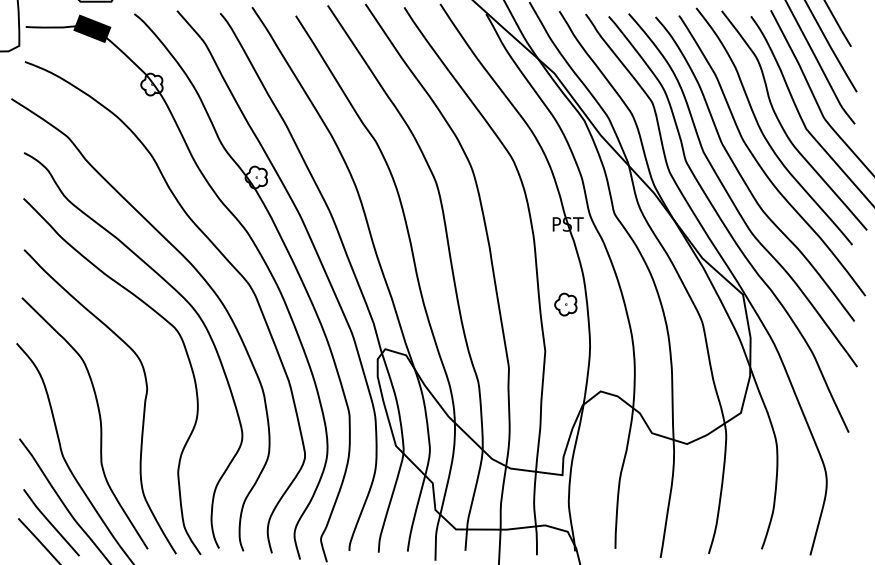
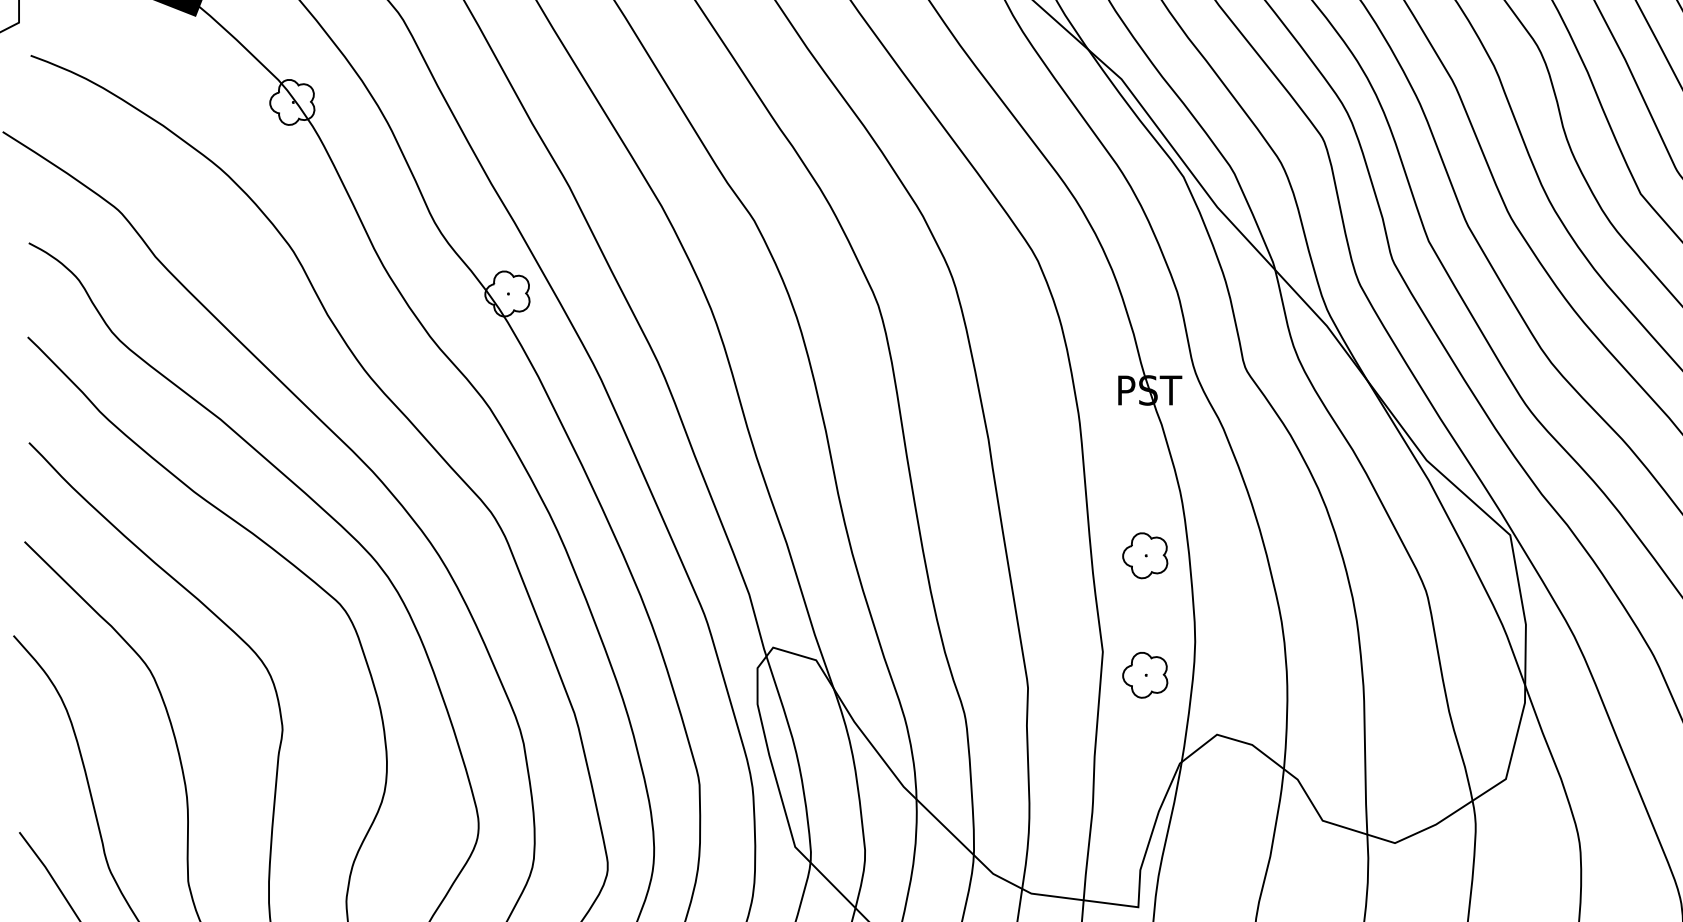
part: (565, 362) -> (1144, 675), added

